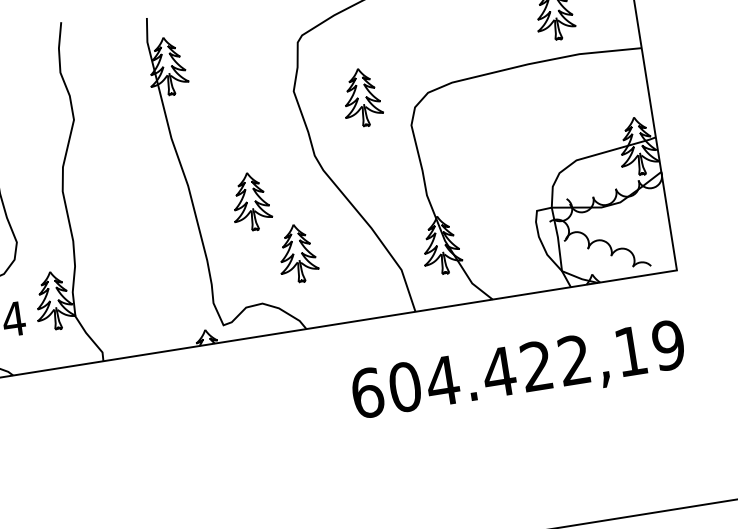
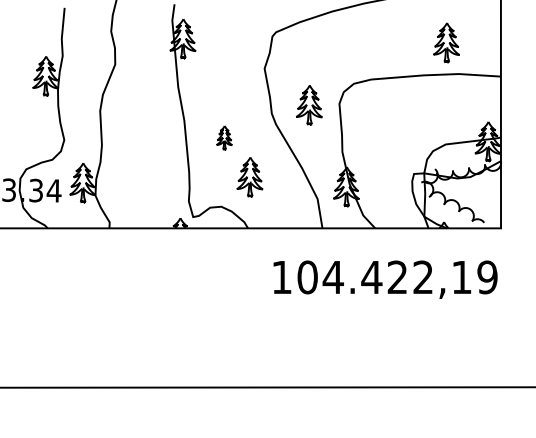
part: (362, 98) -> (309, 105), moved
part: (250, 201) -> (224, 137), size x0.6
text: (368, 393) -> (282, 277), 604.422,19 -> 104.422,19

